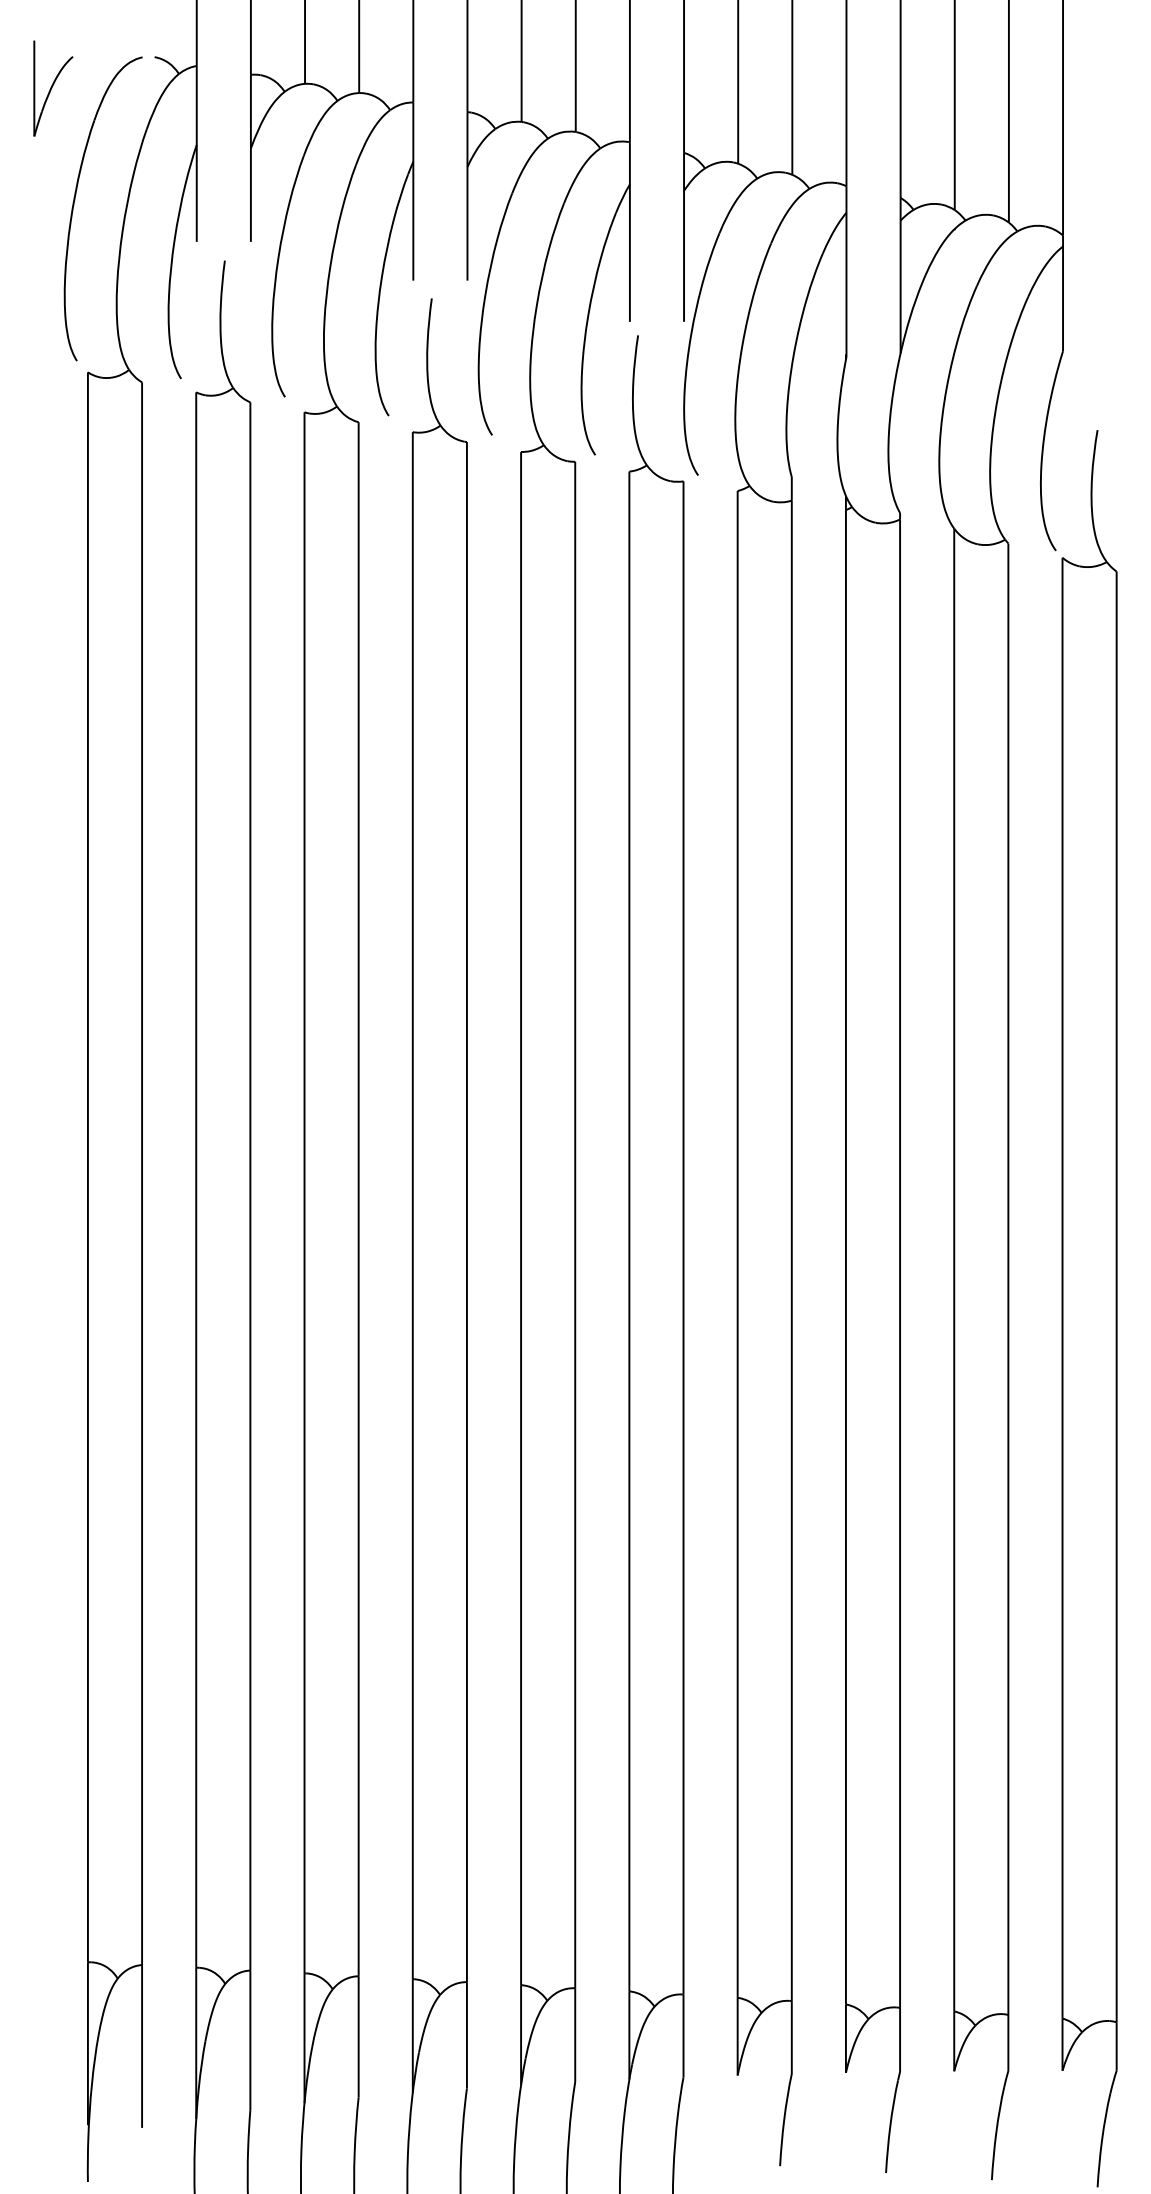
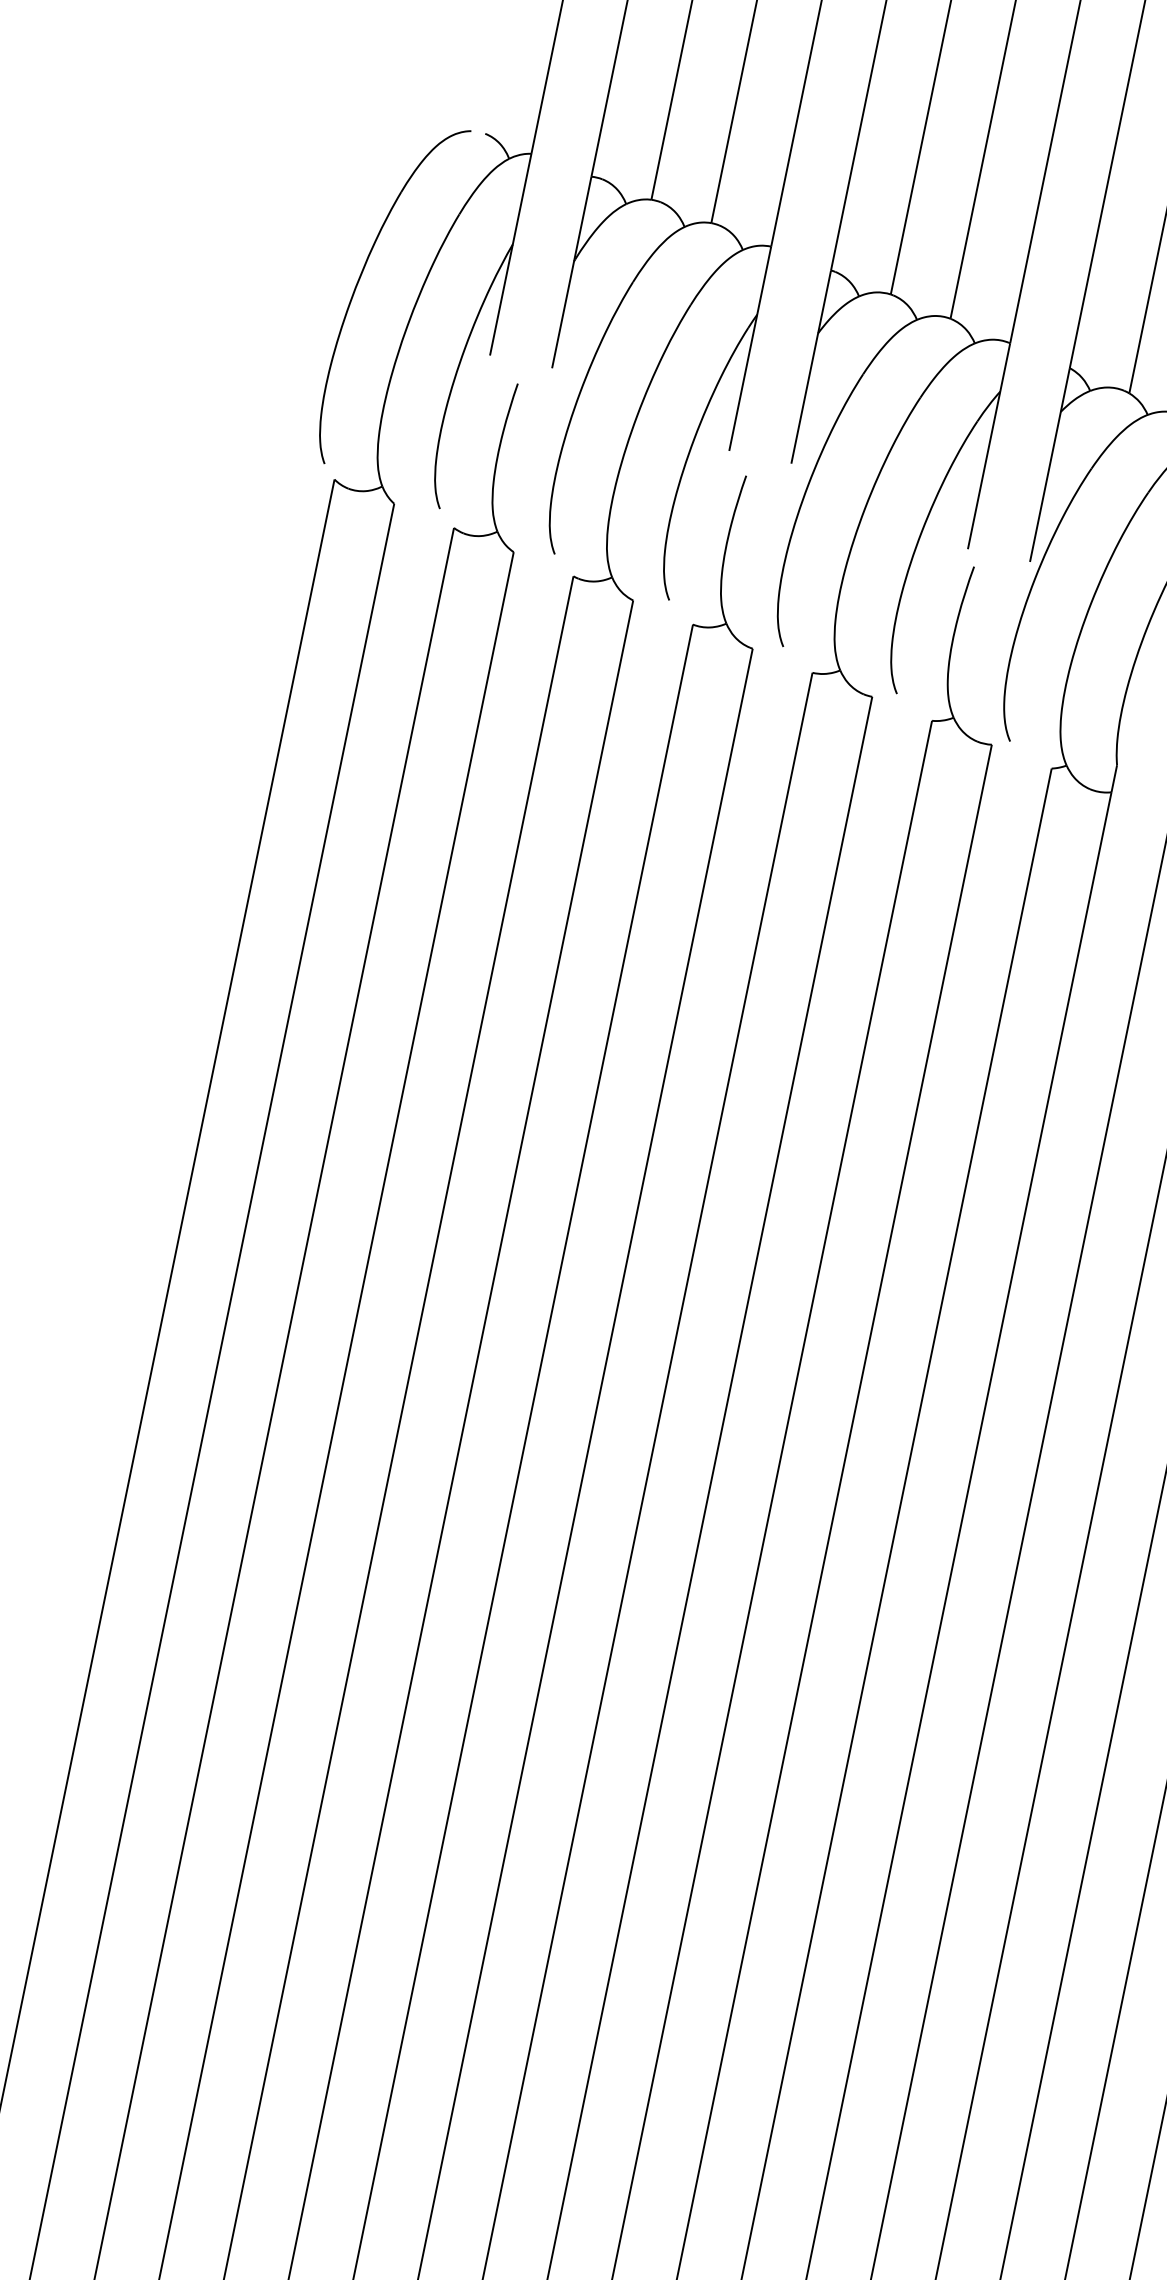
part: (53, 88) -> (361, 145), removed

